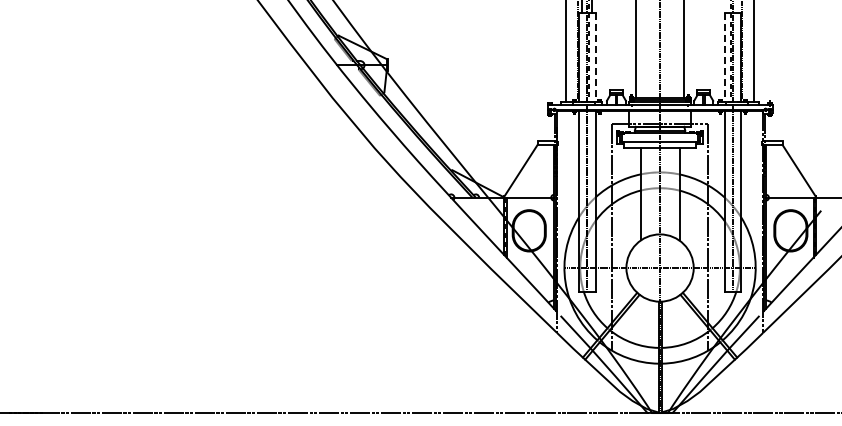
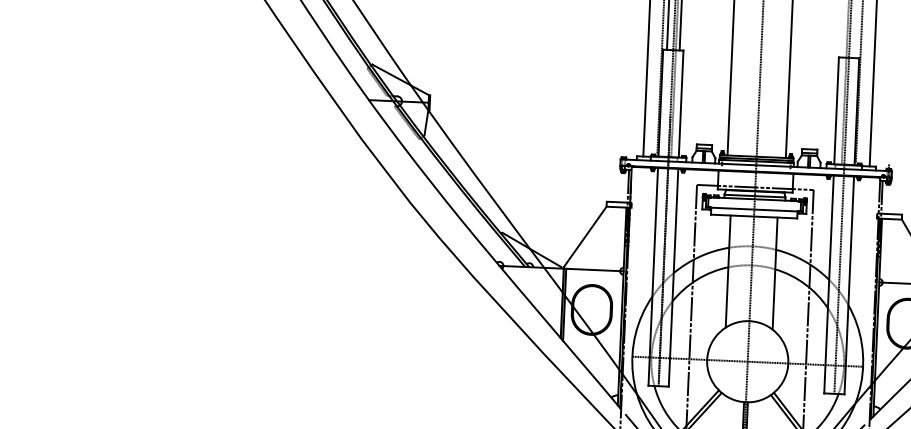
line: (595, 57) -> (680, 104), dashed -> solid
line: (724, 57) -> (836, 111), dashed -> solid

